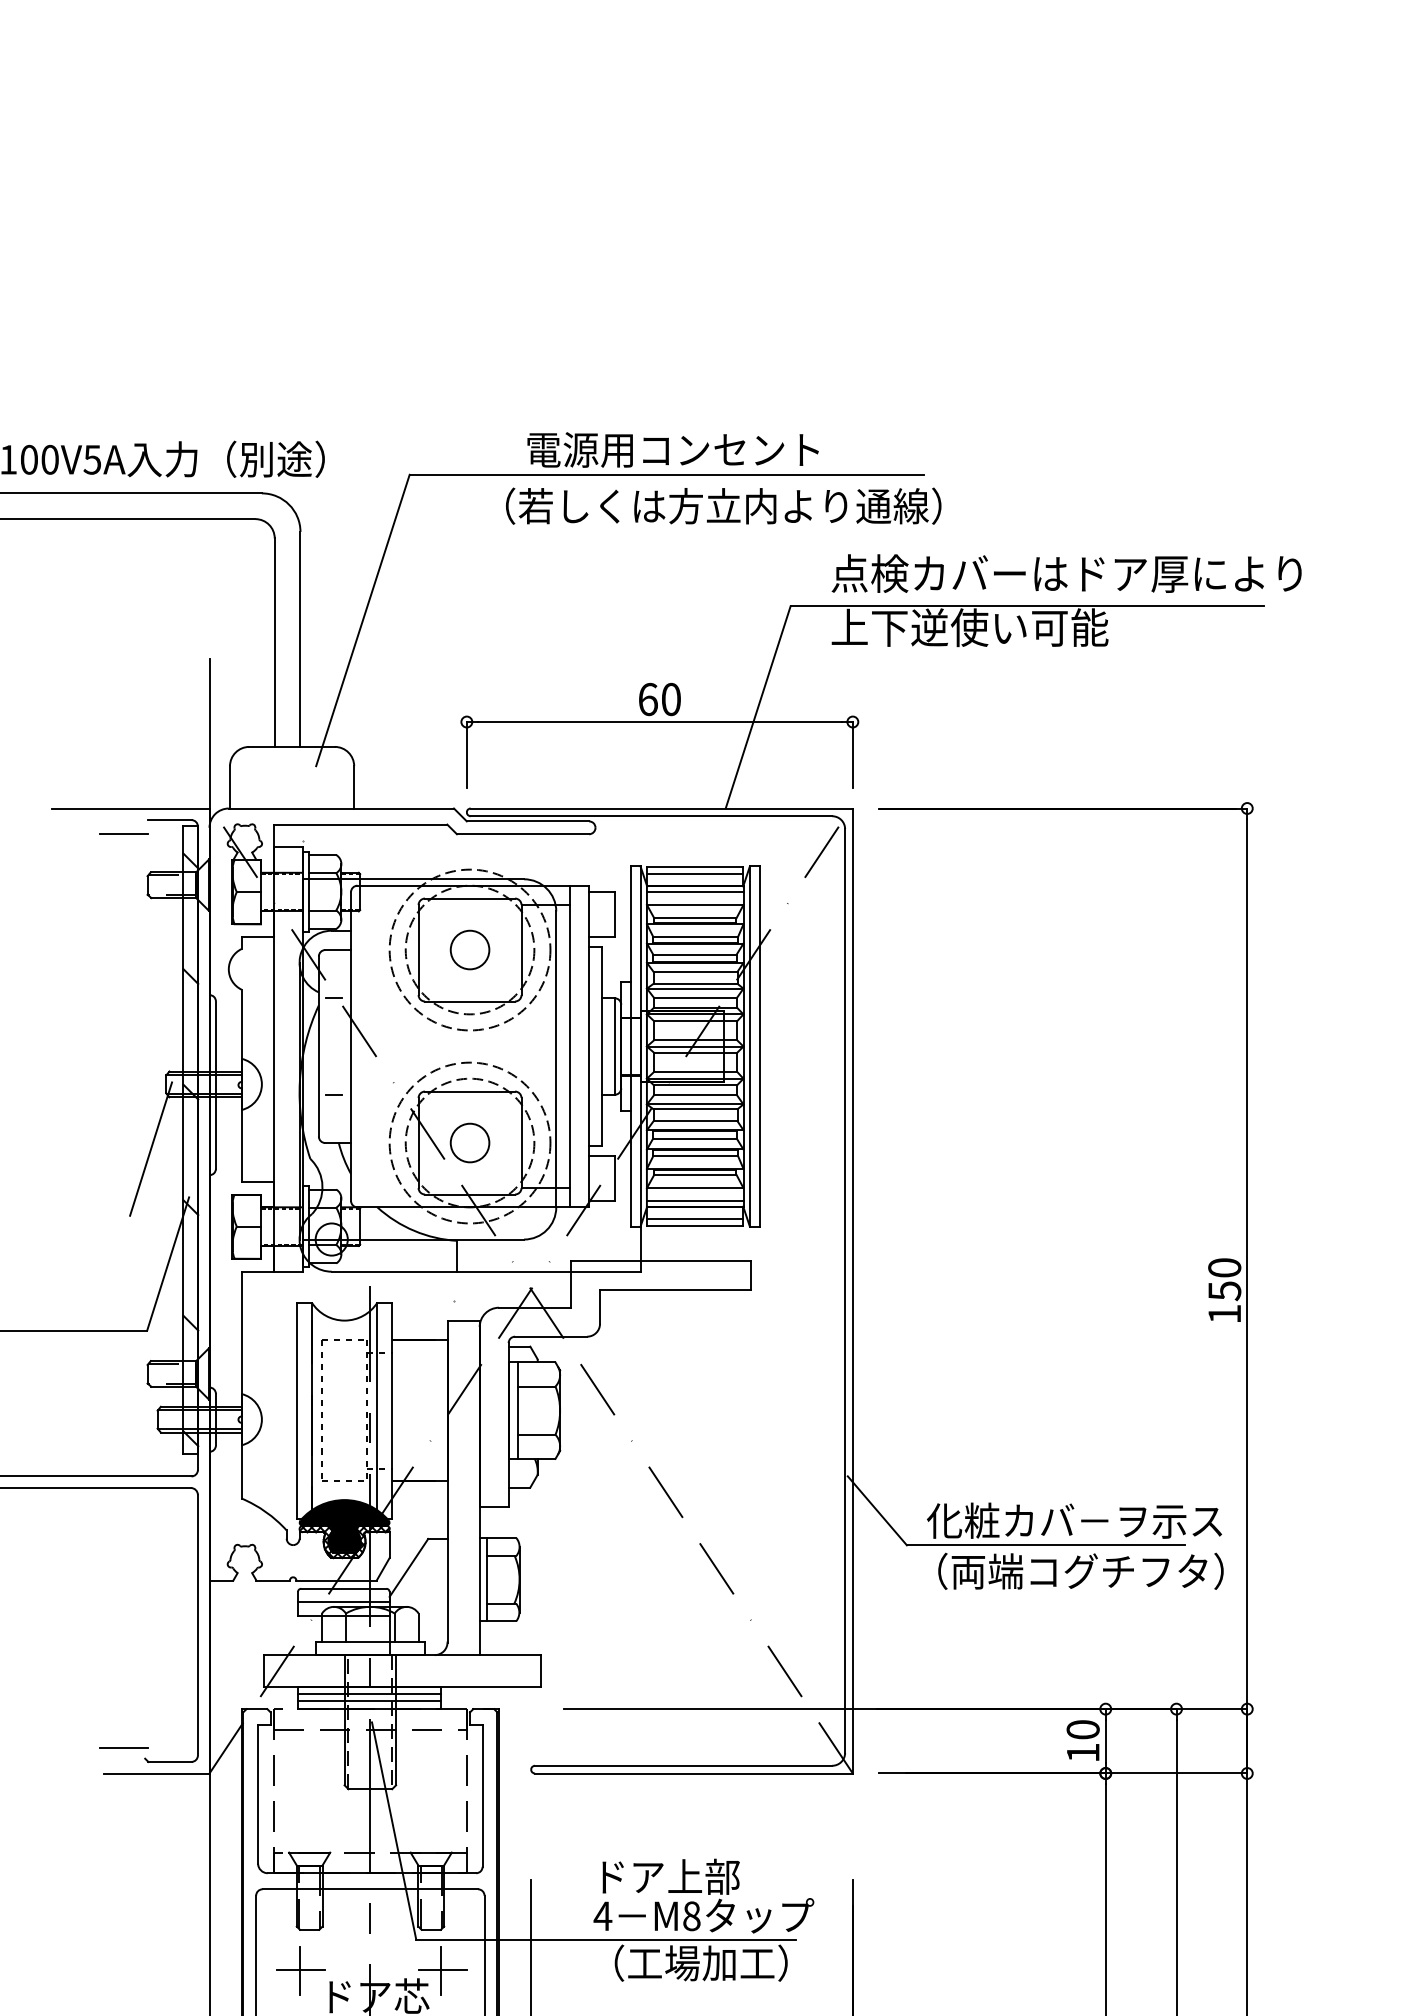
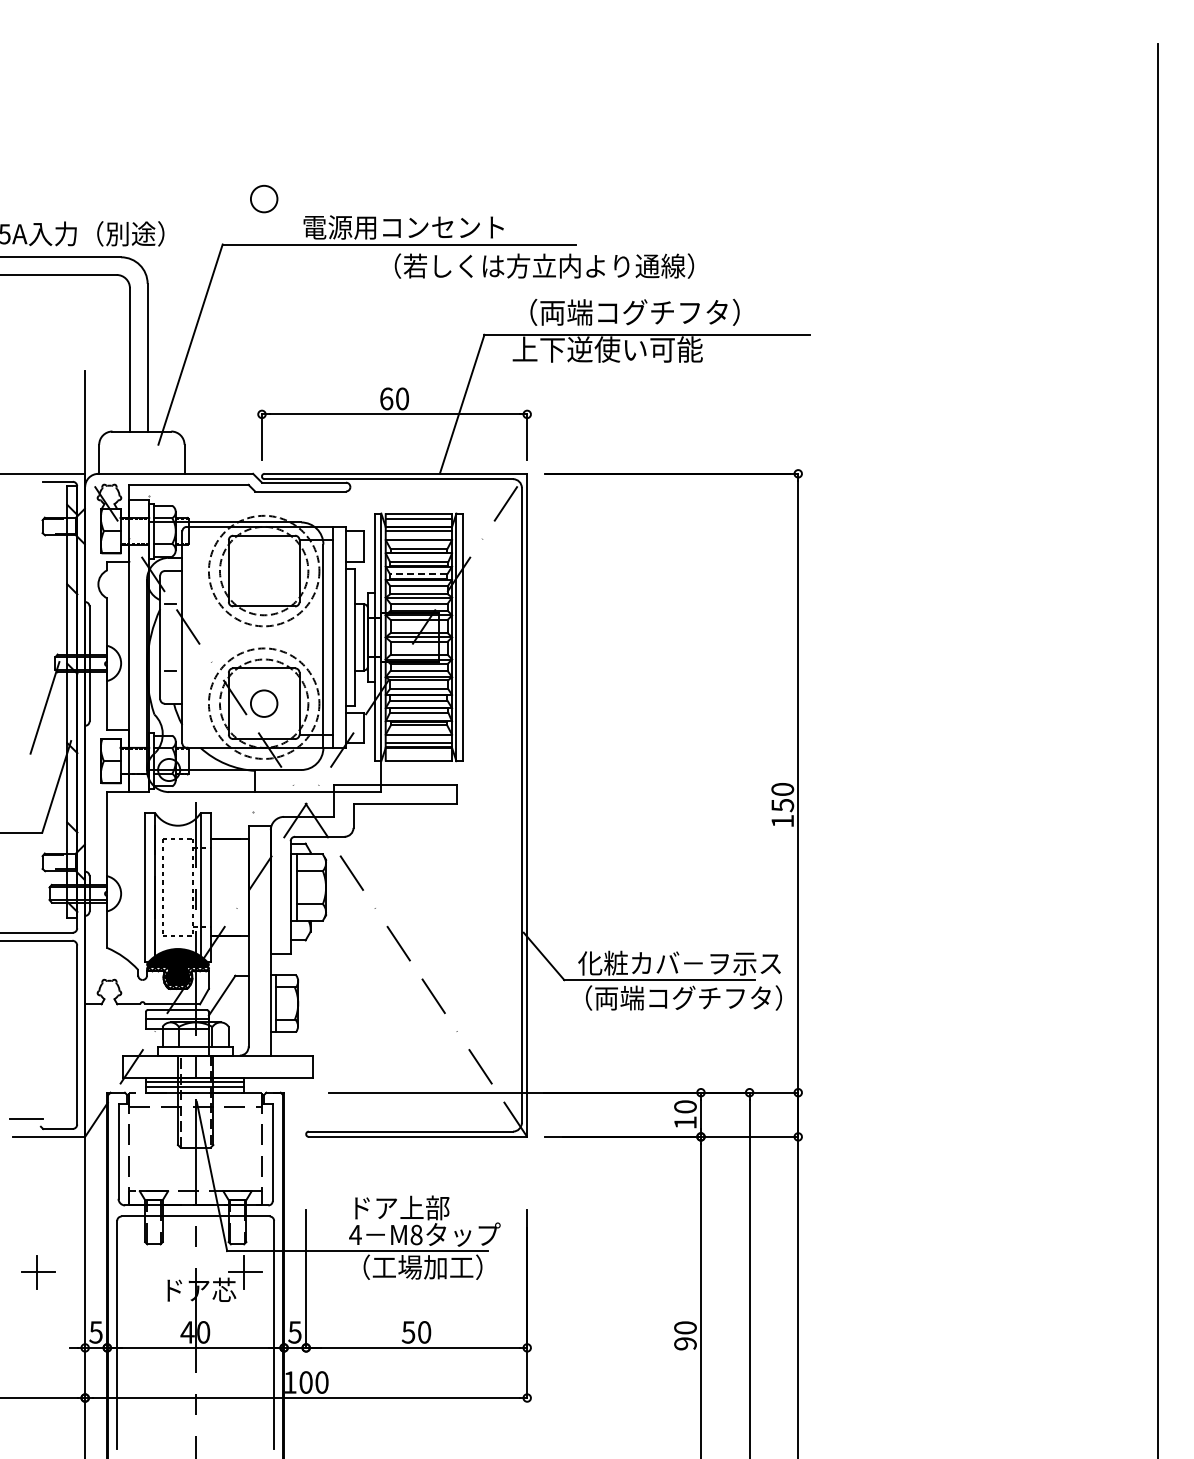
text: (723, 505) -> (544, 265), moved
text: (1065, 572) -> (673, 311), 点検カバーはドア厚により -> （両端コグチフタ）
line: (124, 834) -> (26, 491), removed
circle: (470, 949) -> (264, 198), moved
line: (694, 955) -> (418, 574), solid -> dashed
line: (694, 1219) -> (418, 756), removed
part: (301, 1970) -> (38, 1272), moved

